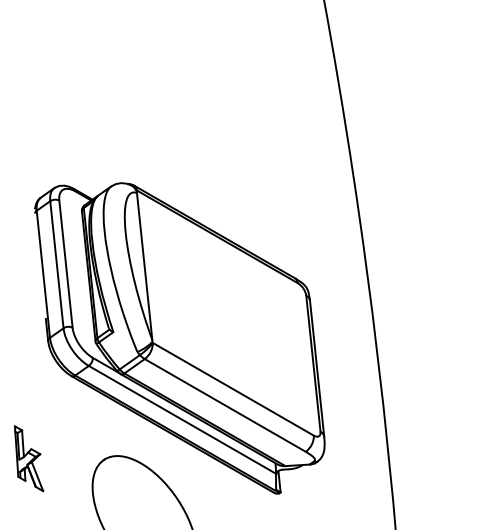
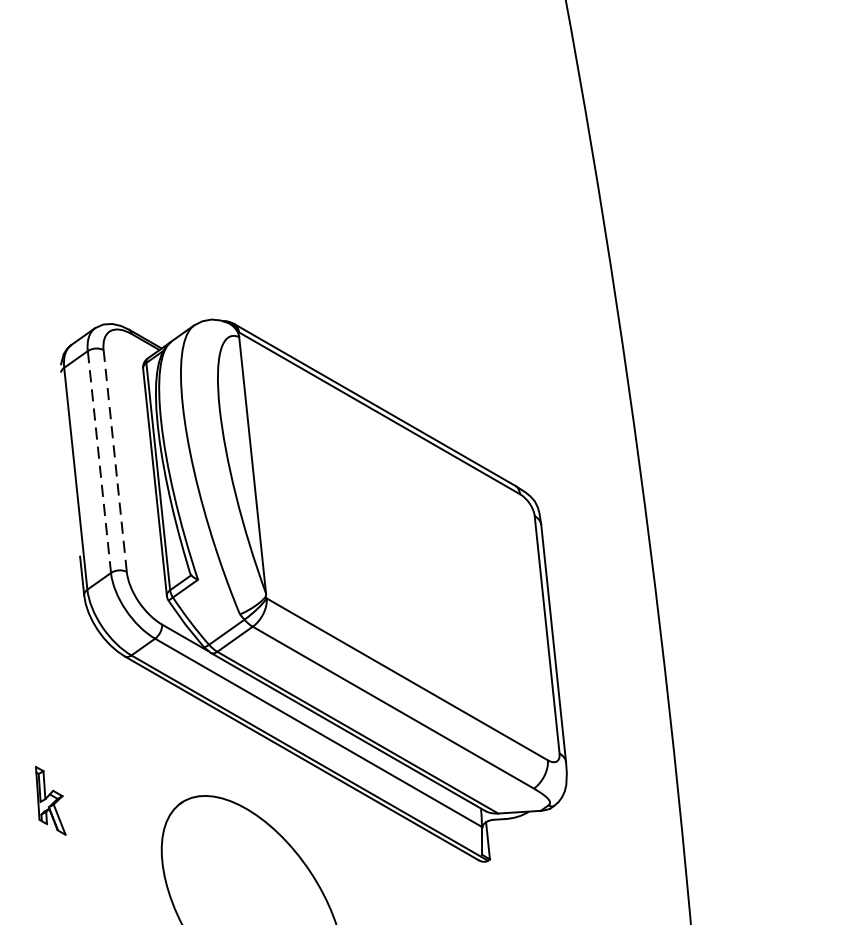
line: (56, 264) -> (98, 461), solid -> dashed
line: (65, 264) -> (114, 461), solid -> dashed
part: (28, 458) -> (49, 800), size x0.6

